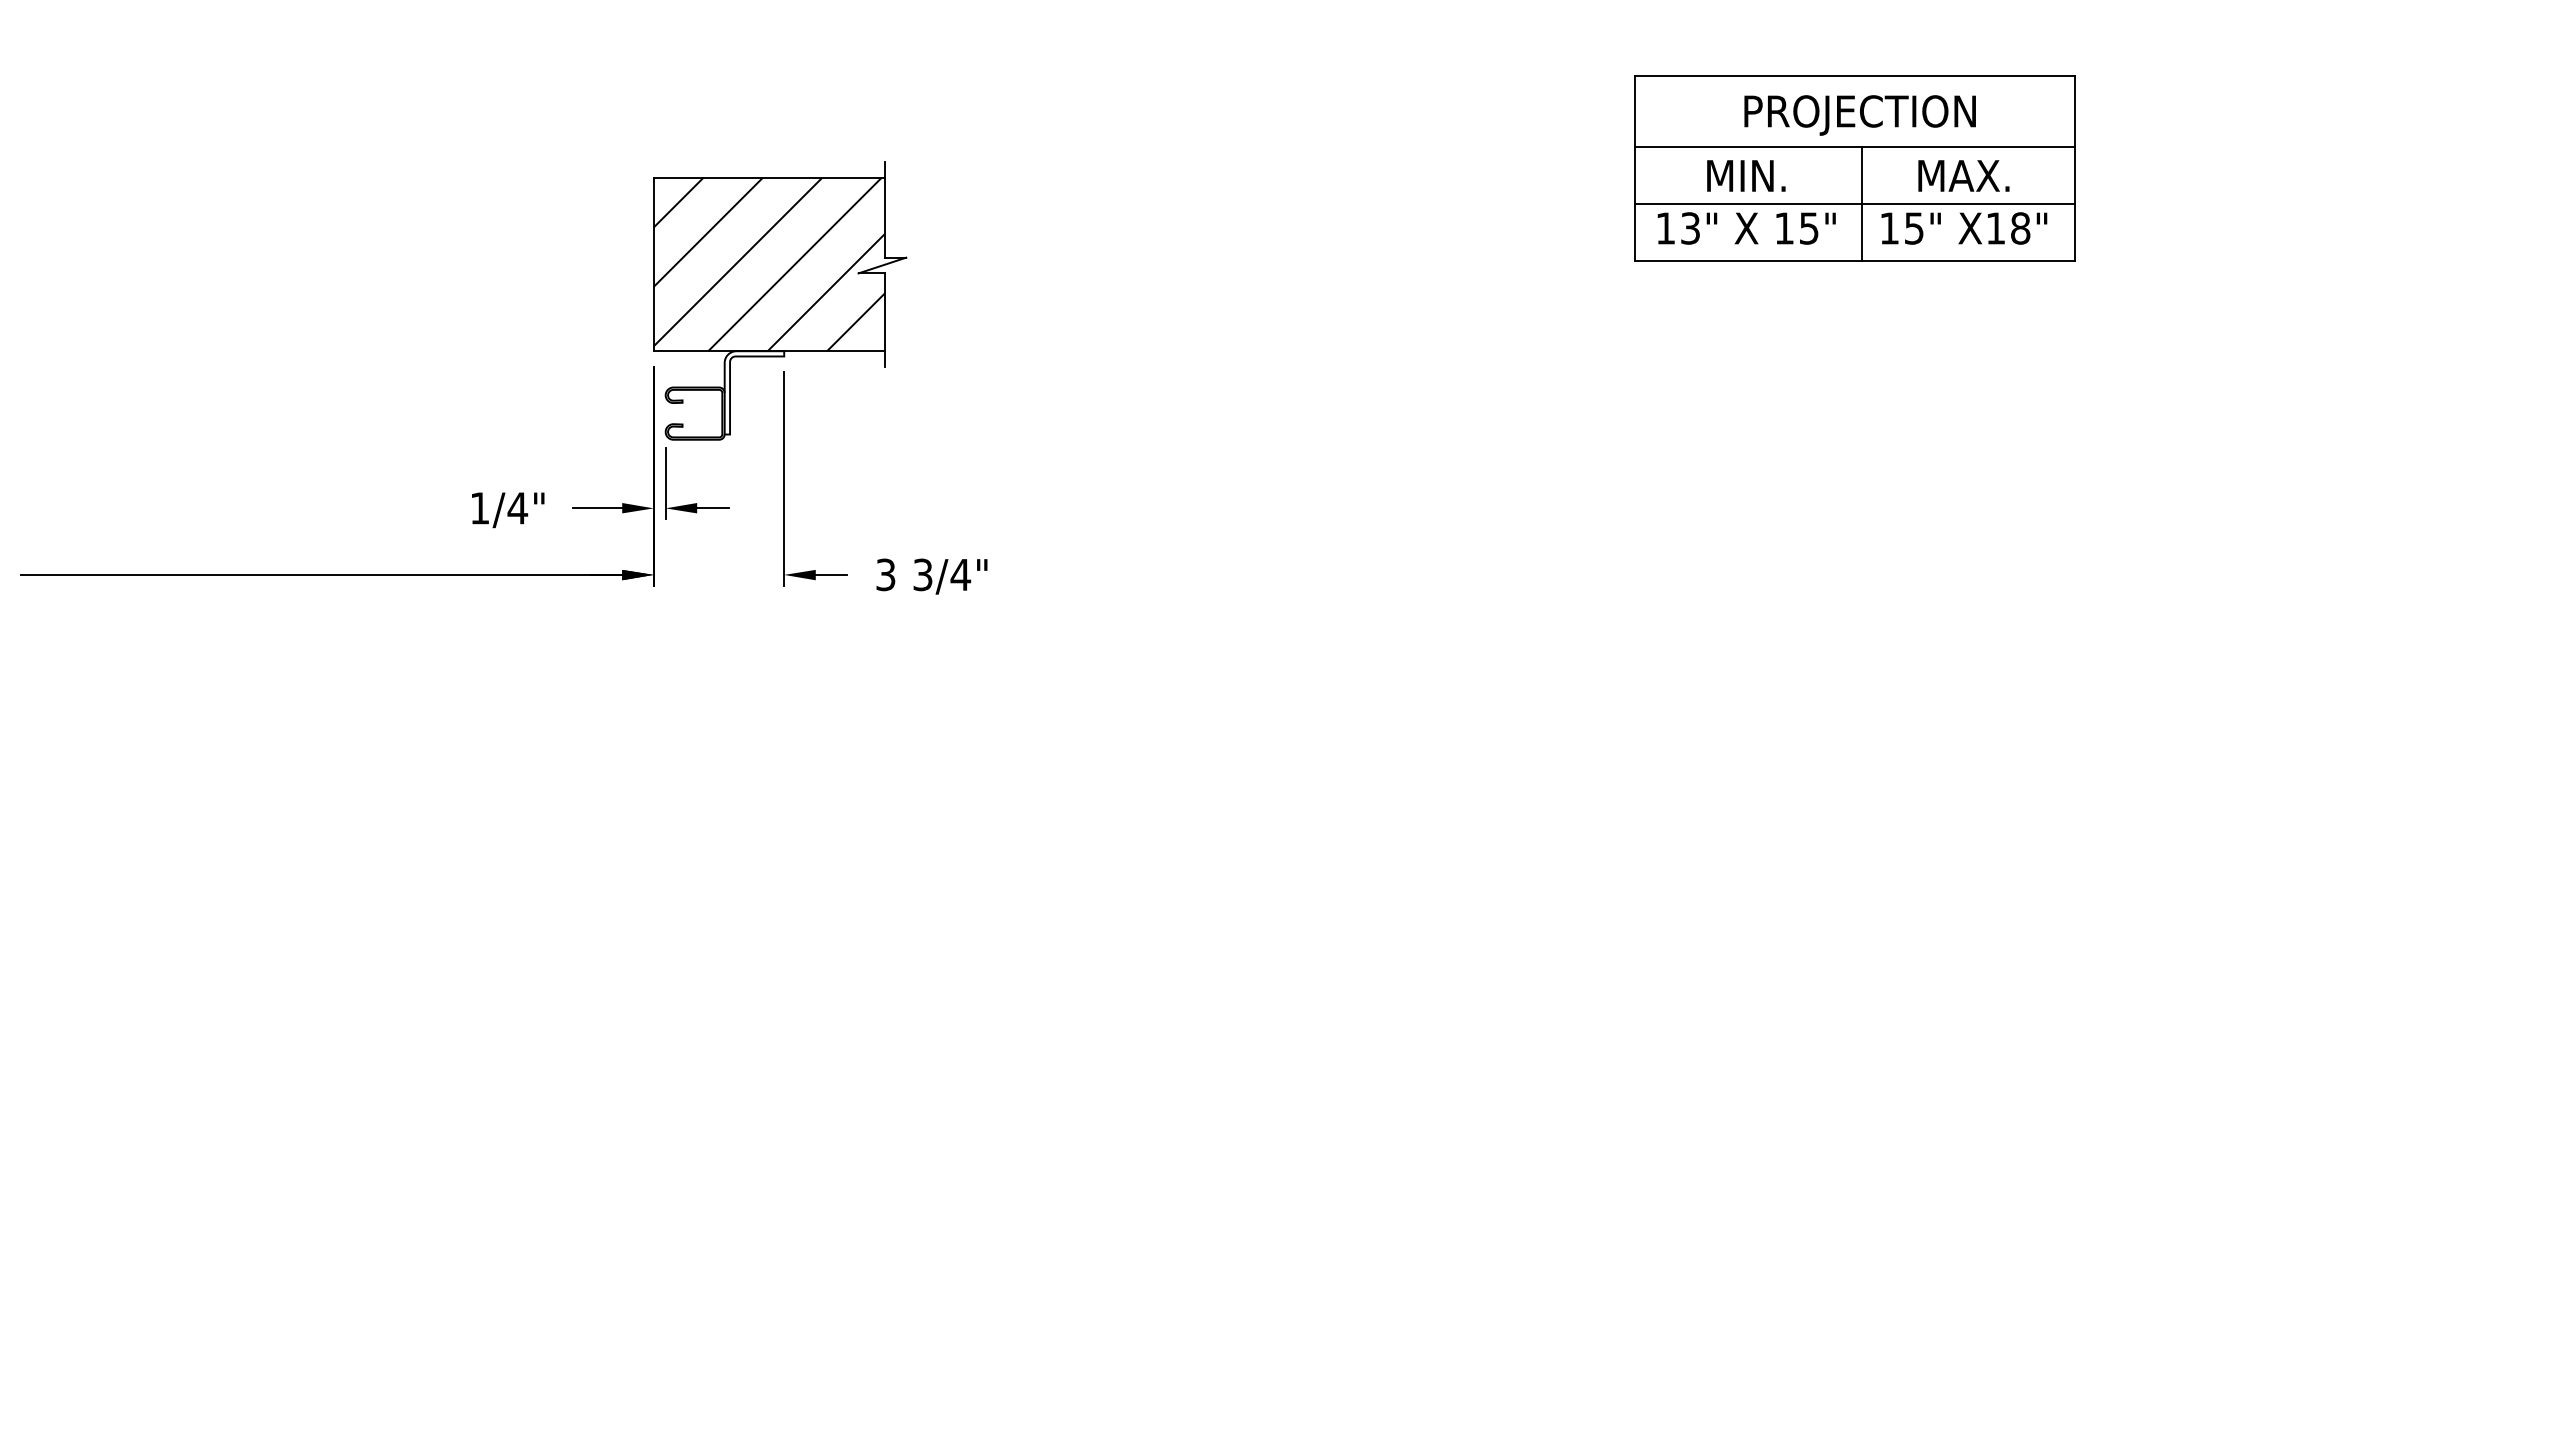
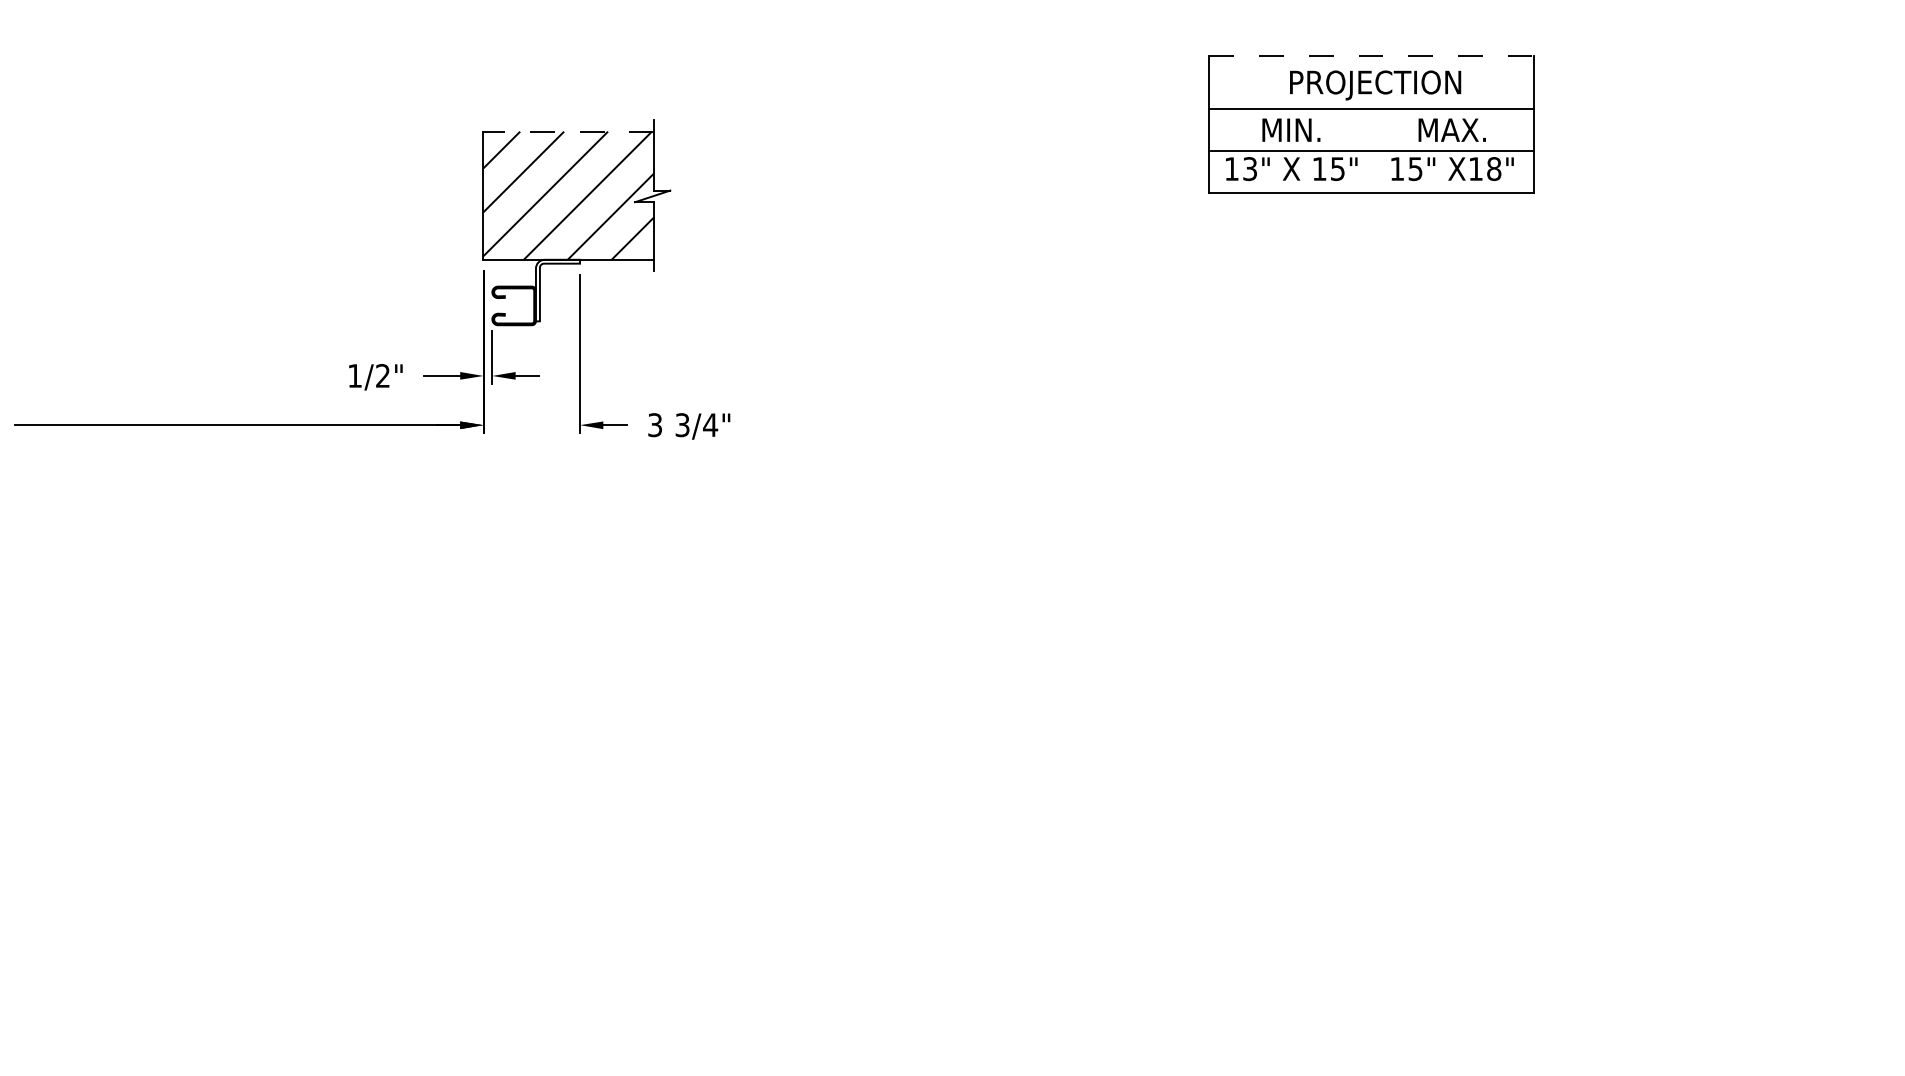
line: (1855, 75) -> (1372, 55), solid -> dashed
line: (769, 177) -> (569, 131), solid -> dashed
line: (1861, 203) -> (1376, 150), removed
text: (517, 508) -> (382, 376), 1/4" -> 1/2"

